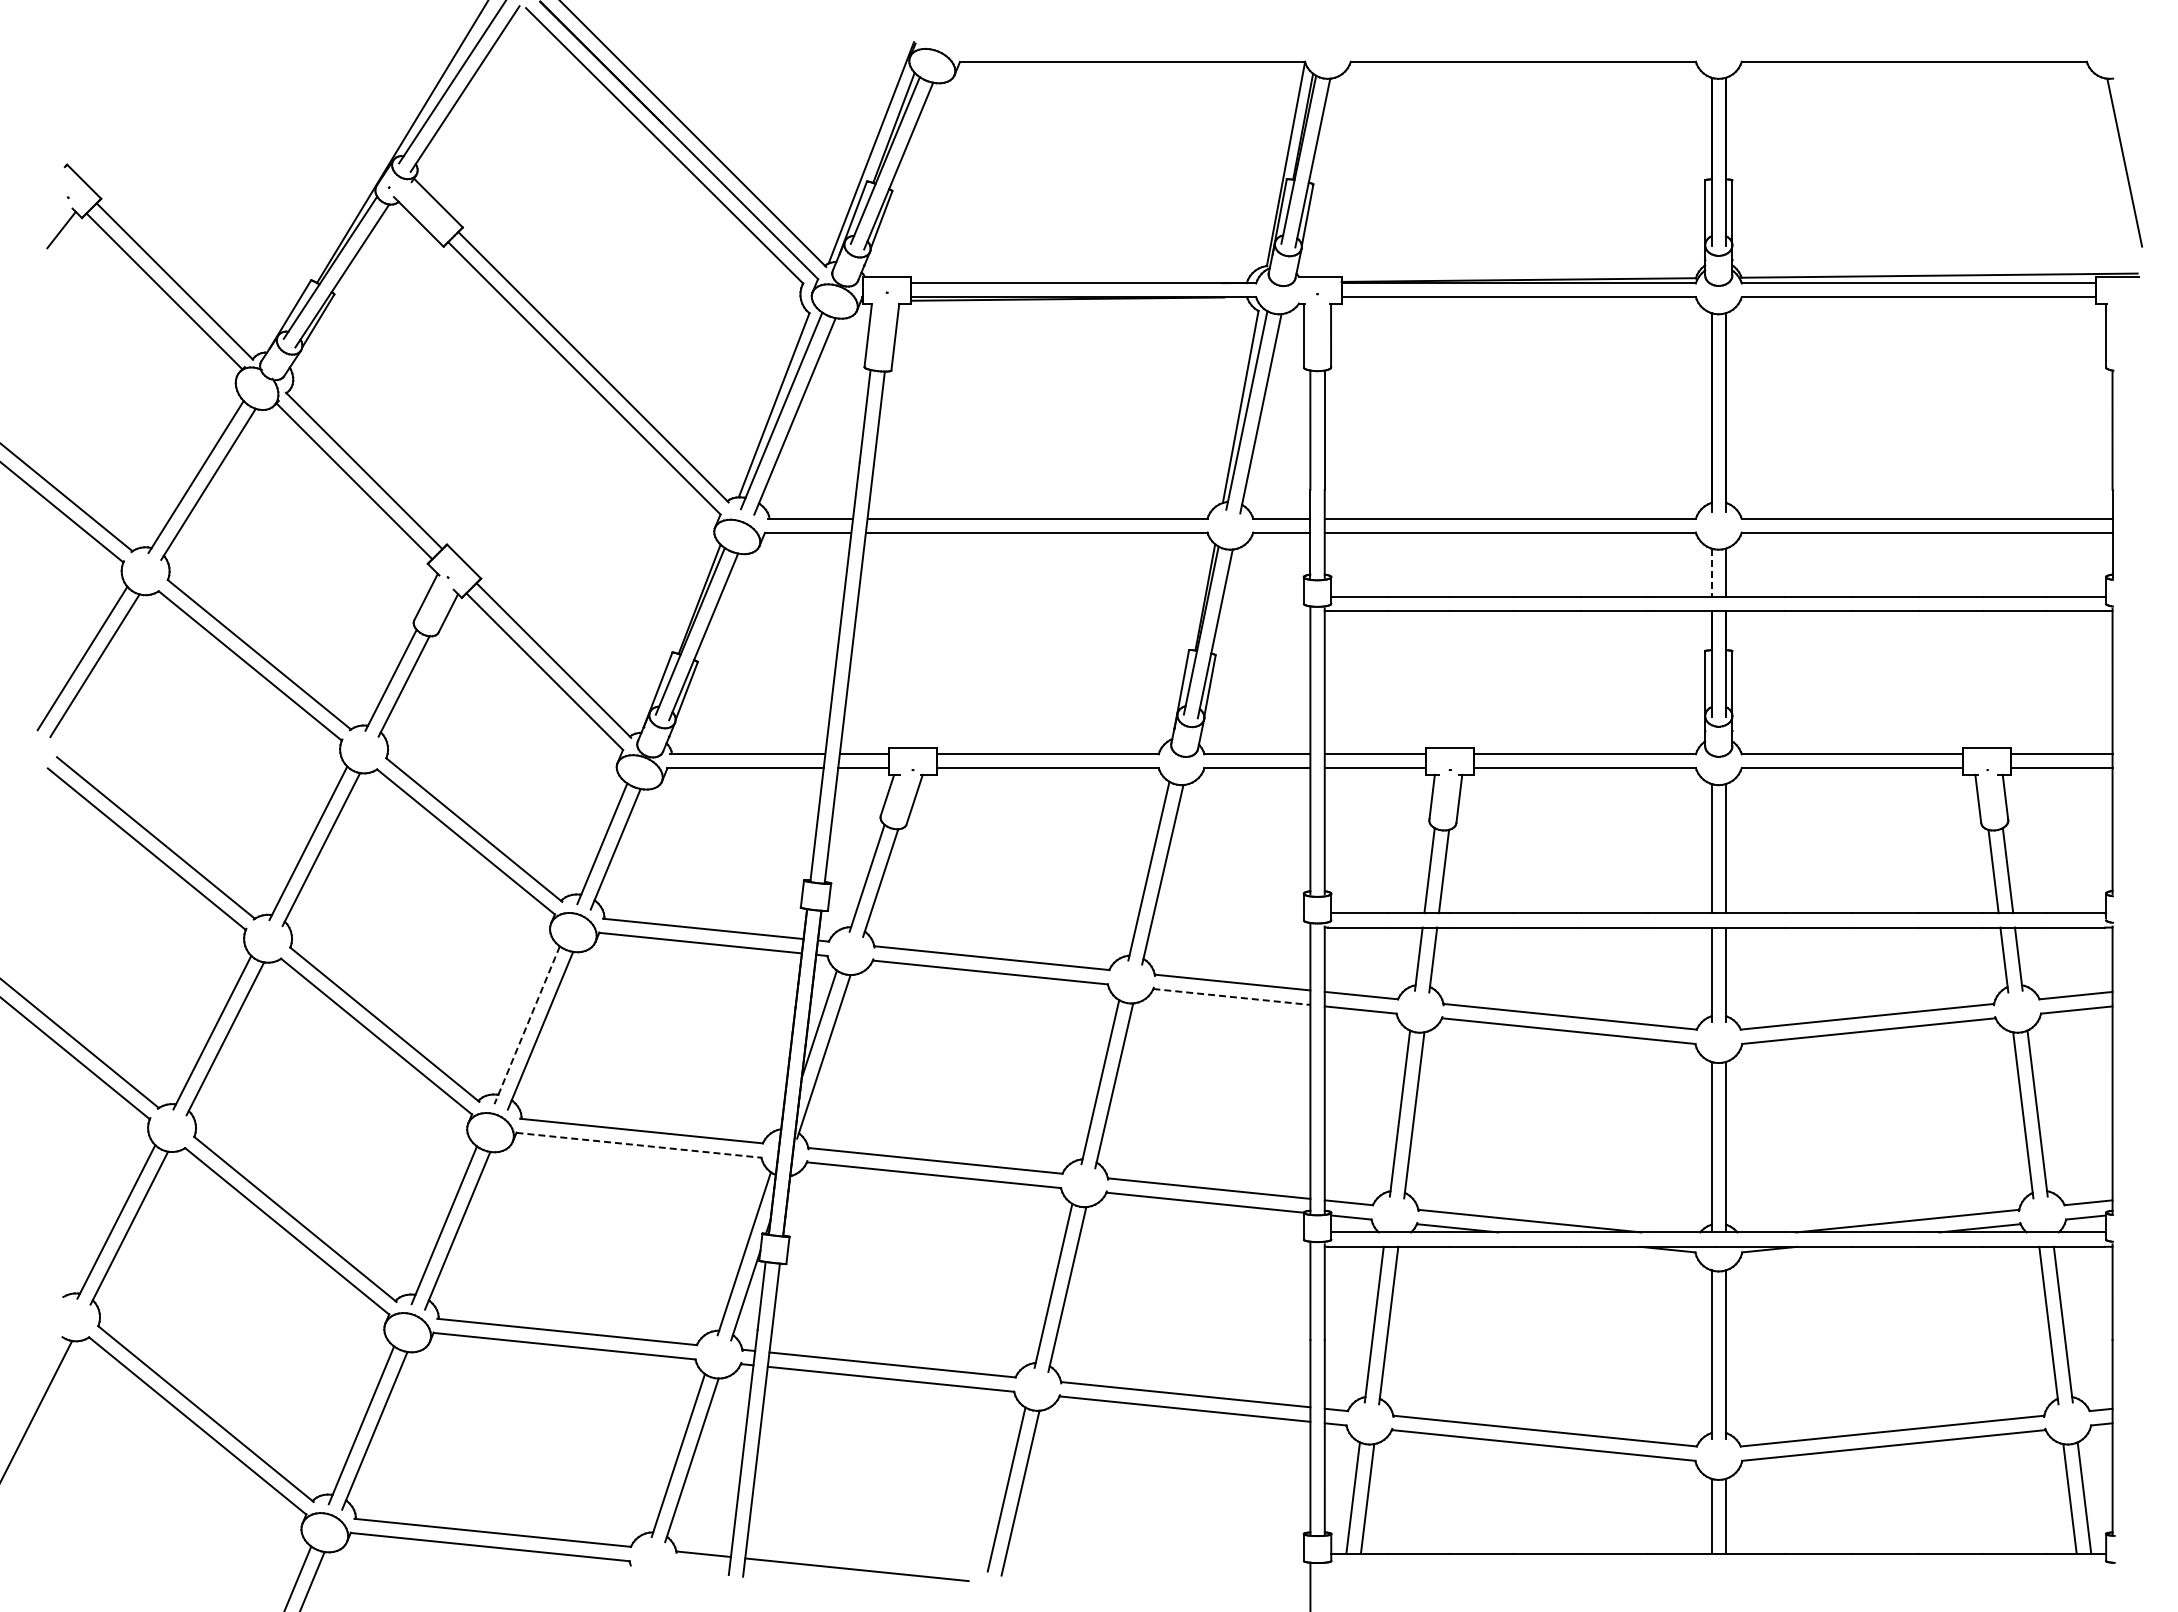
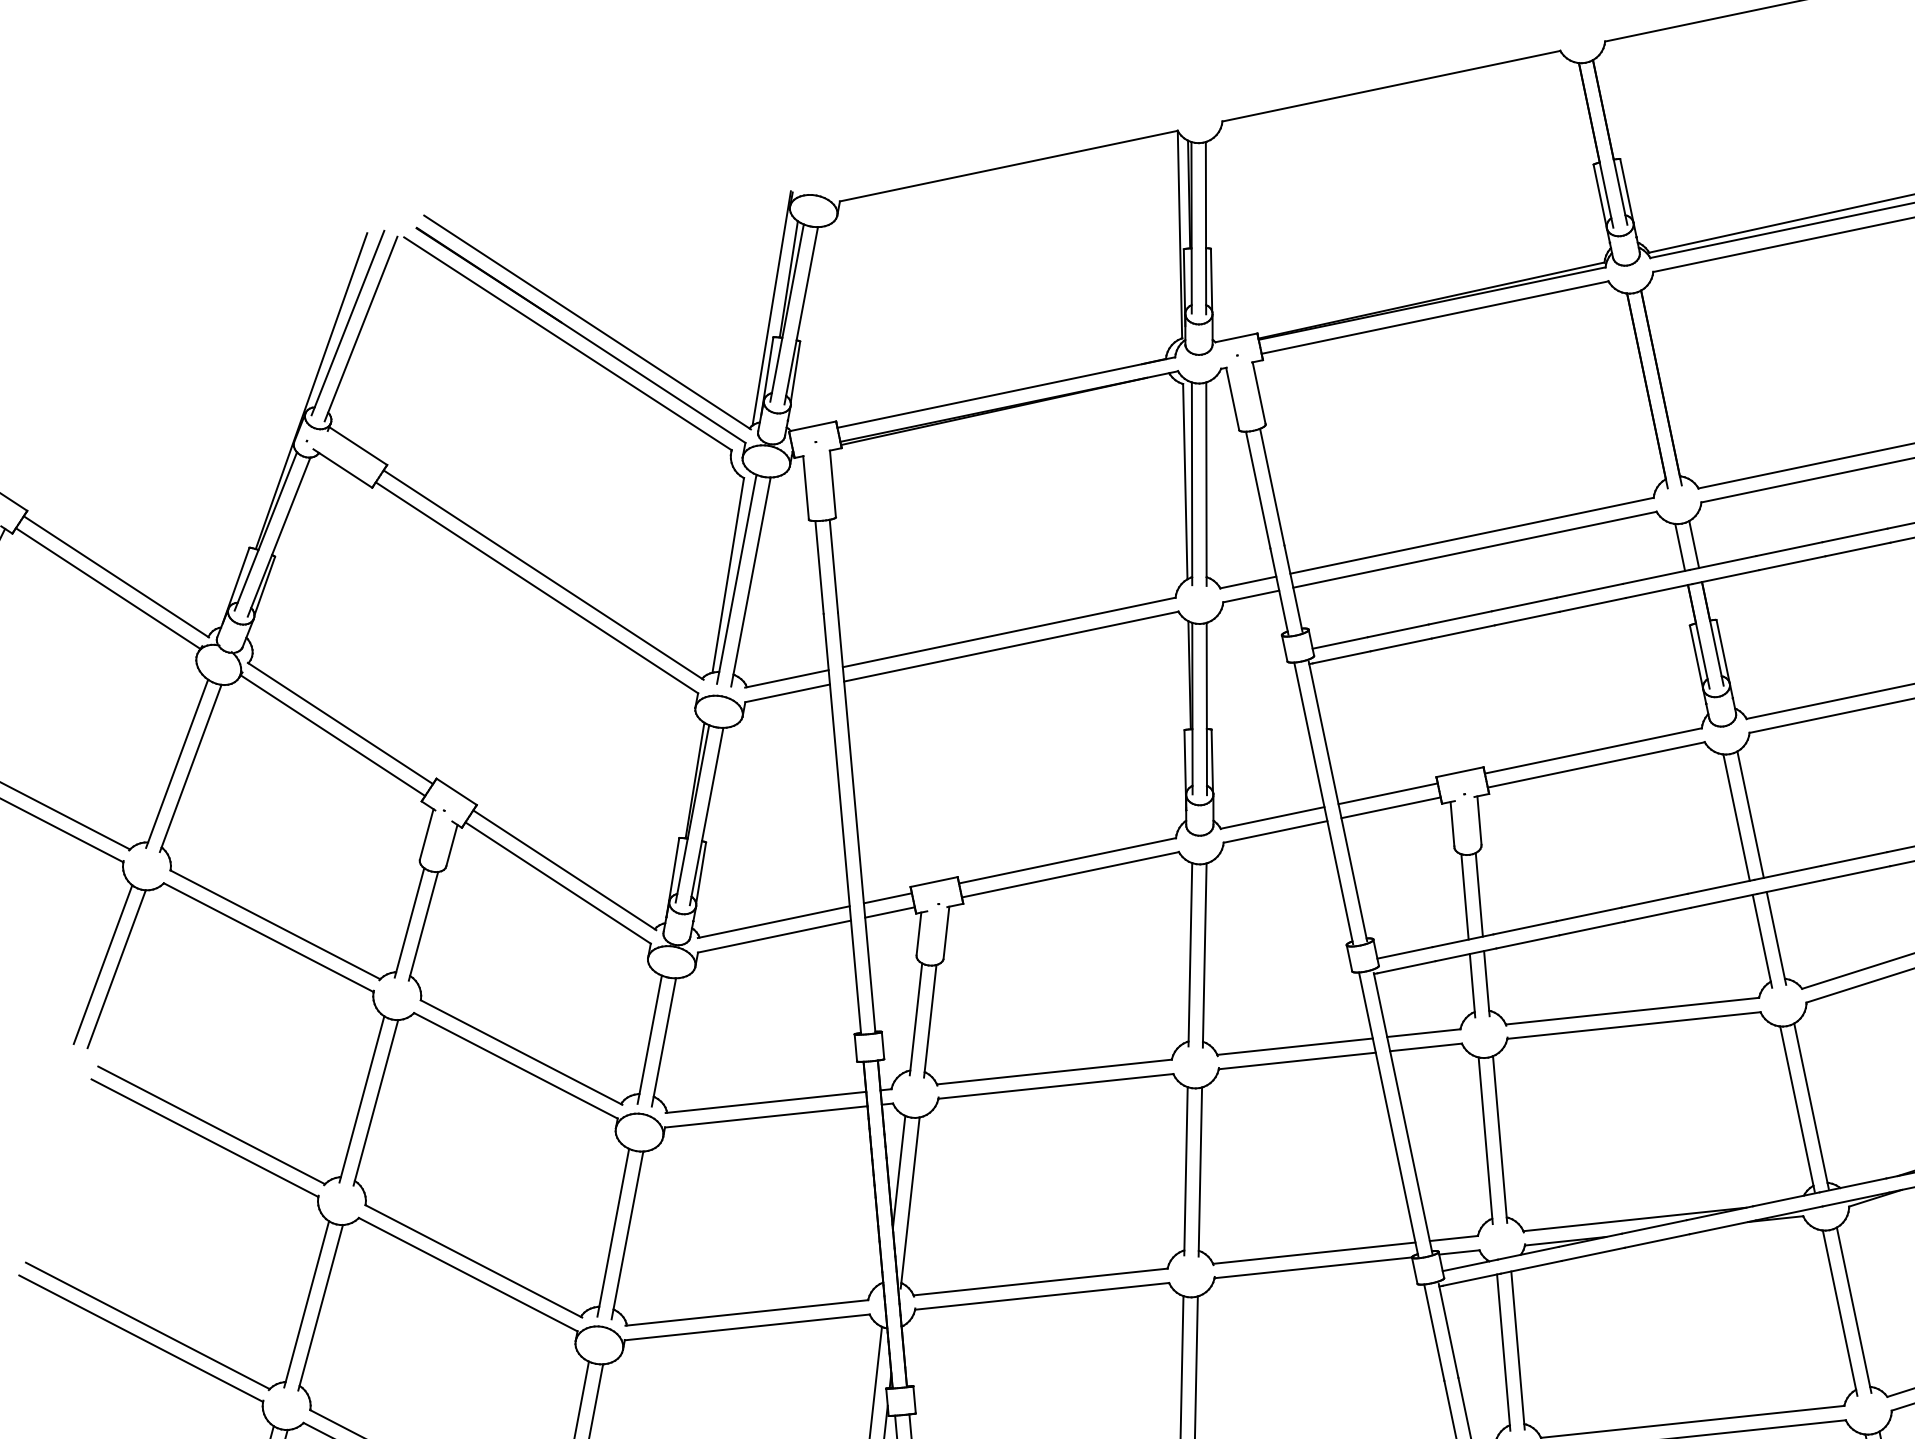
line: (1711, 573) -> (1680, 548), dashed -> solid
line: (1231, 996) -> (1296, 1060), dashed -> solid
line: (527, 1025) -> (613, 1232), dashed -> solid
line: (639, 1145) -> (747, 1327), dashed -> solid

